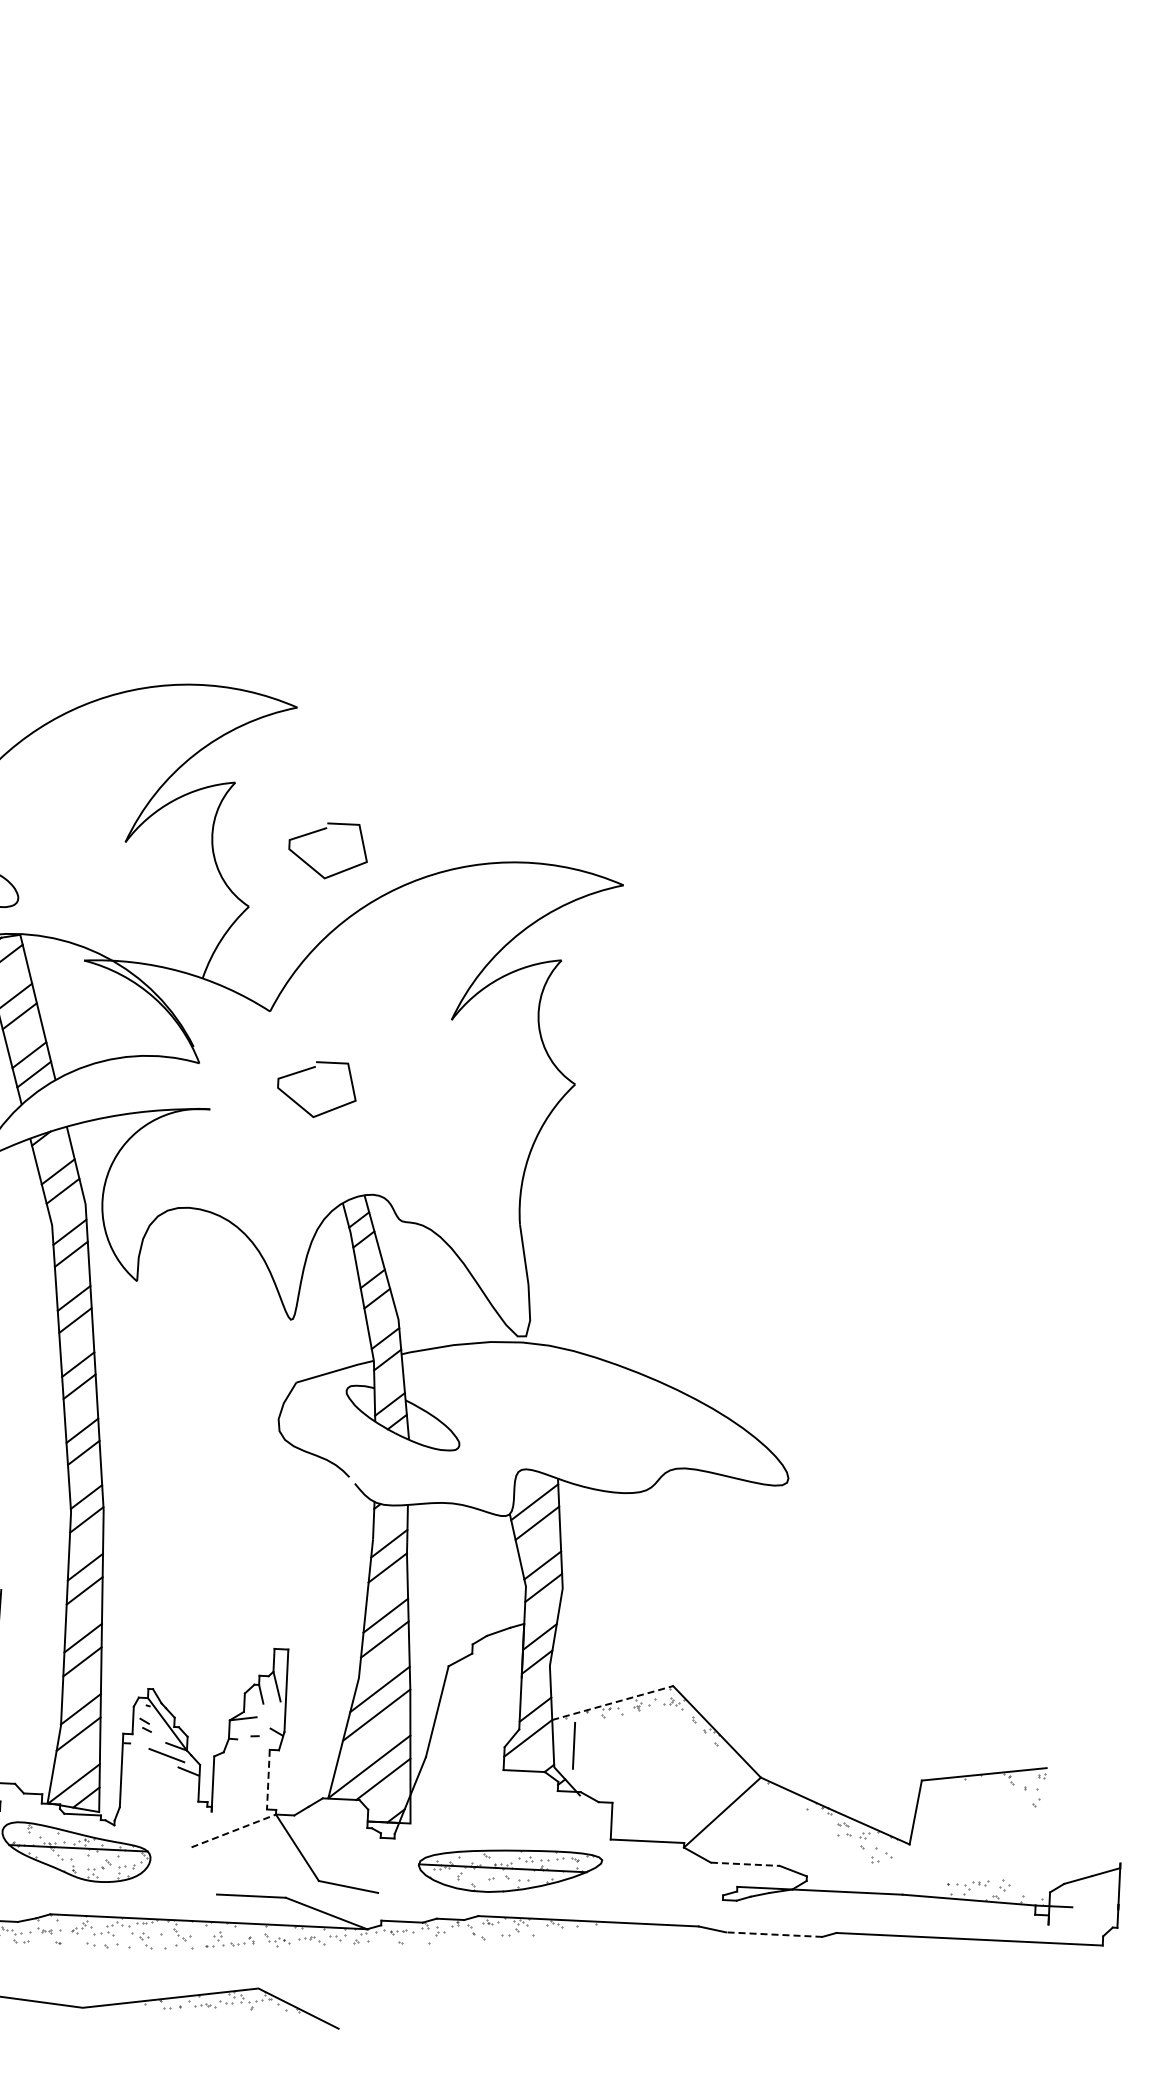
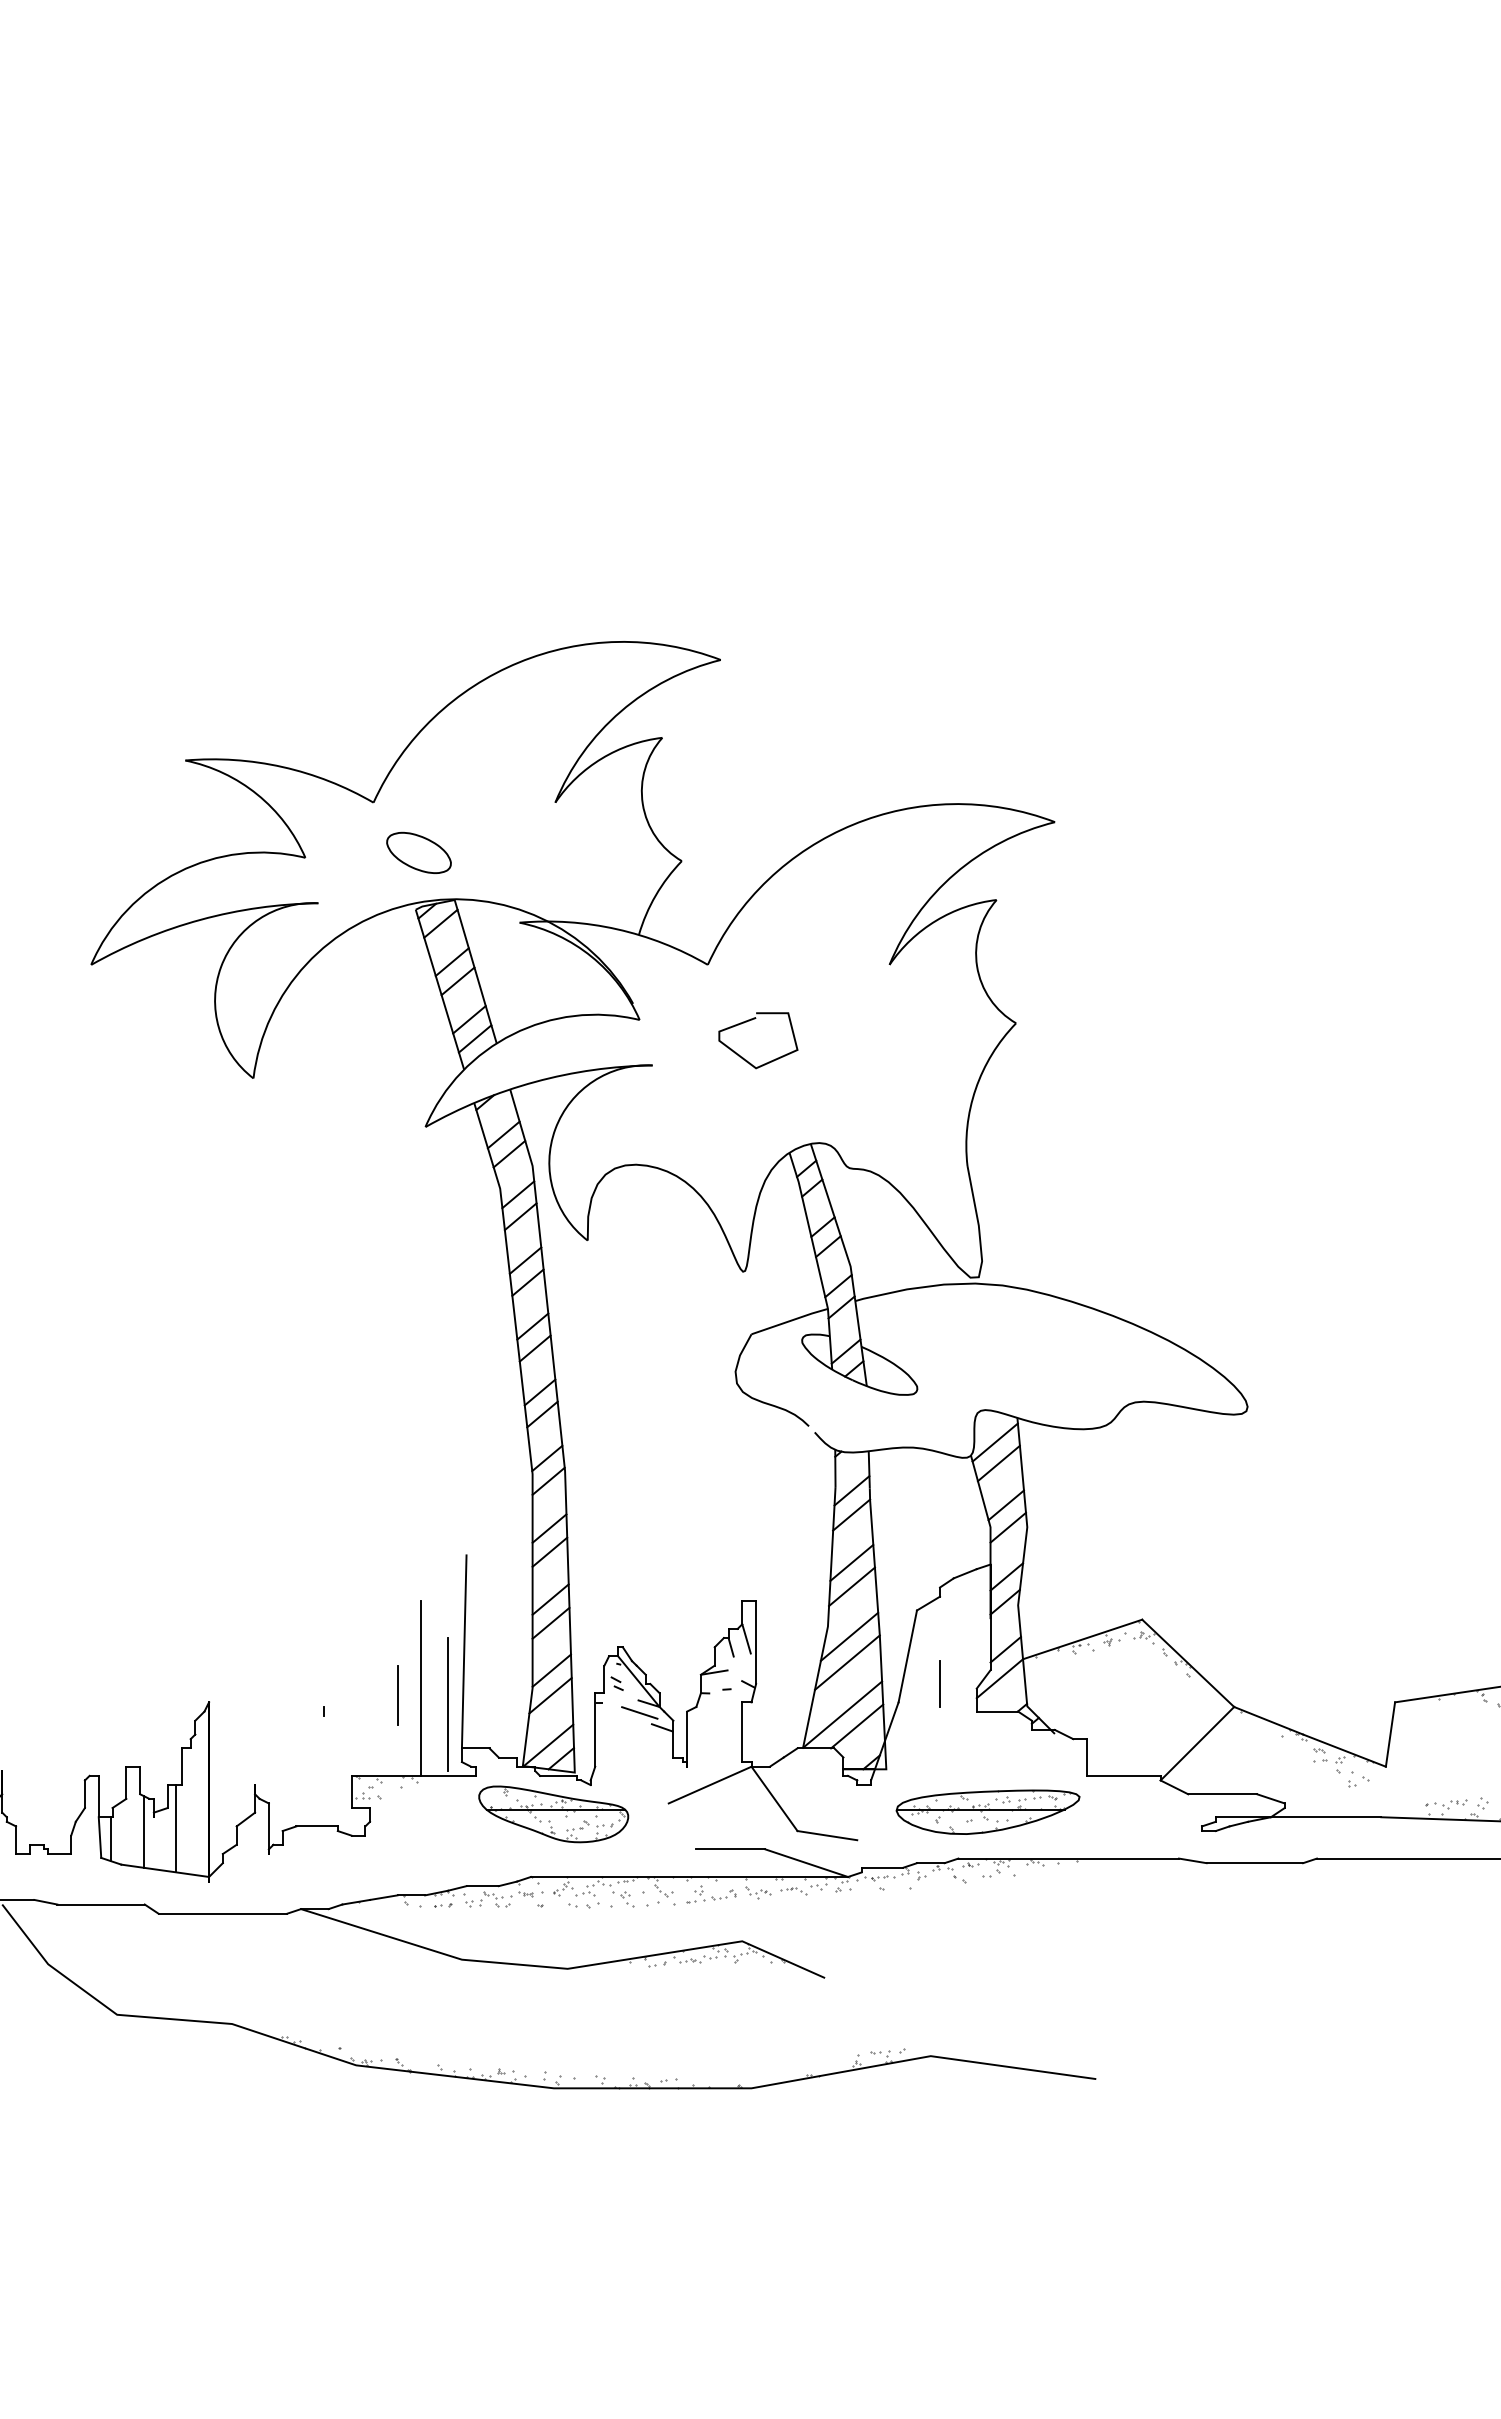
curve: (323, 830) -> (752, 781), removed
line: (612, 1703) -> (1082, 1639), dashed -> solid
line: (573, 1745) -> (939, 1683), moved
line: (268, 1779) -> (742, 1732), dashed -> solid
line: (234, 1830) -> (710, 1784), dashed -> solid
line: (746, 1864) -> (1223, 1794), dashed -> solid
line: (773, 1934) -> (1254, 1863), dashed -> solid

